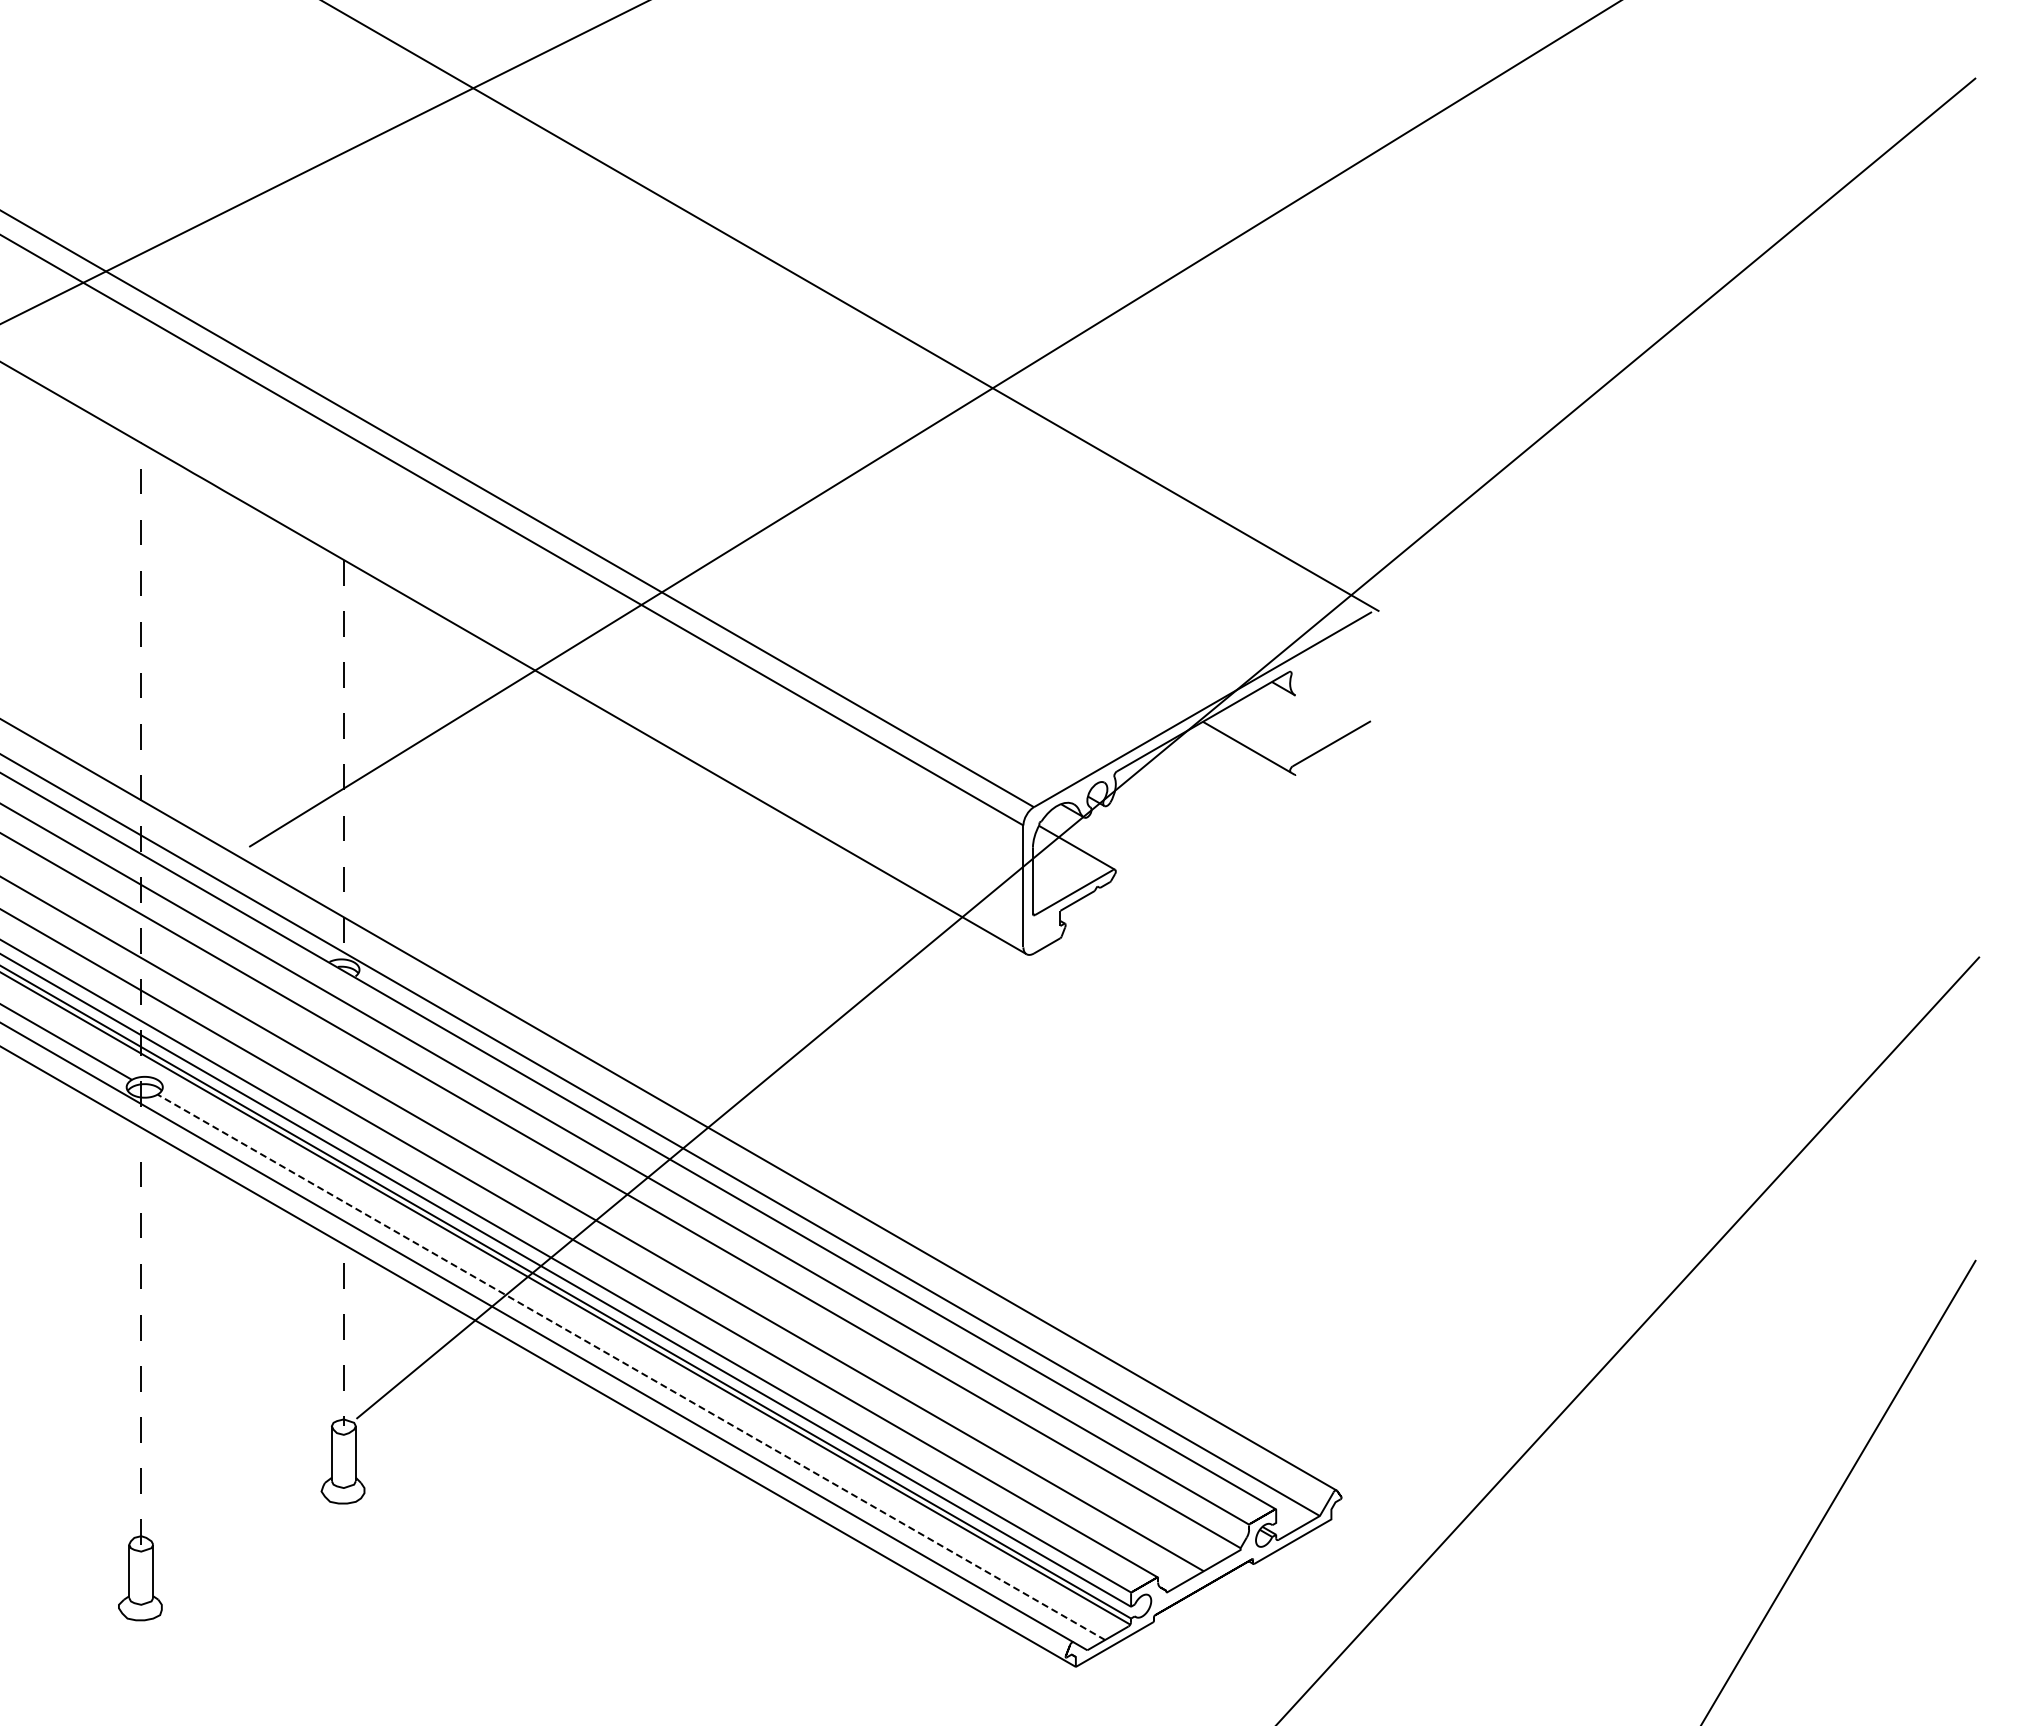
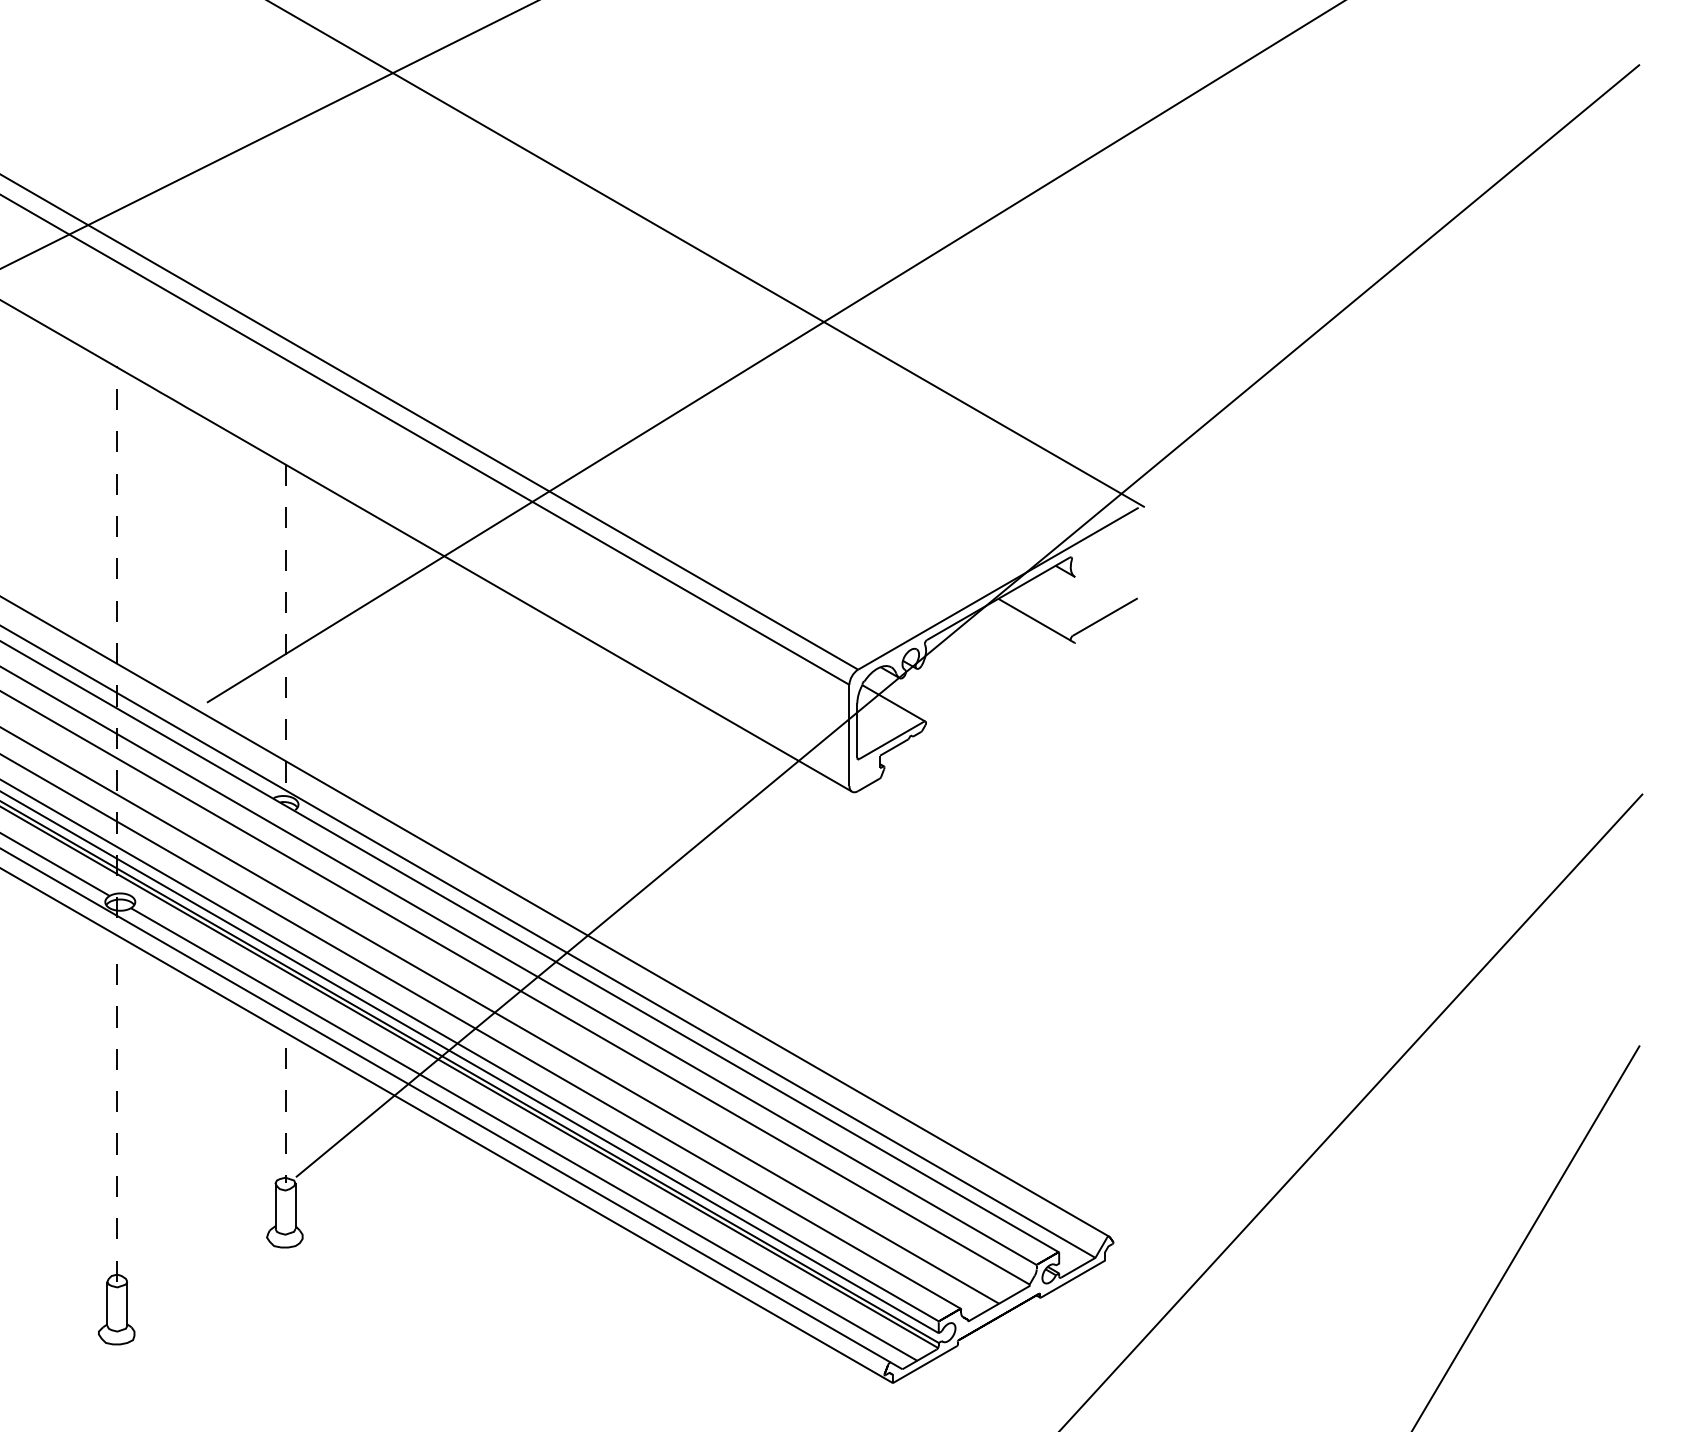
line: (631, 1367) -> (524, 1134), dashed -> solid

